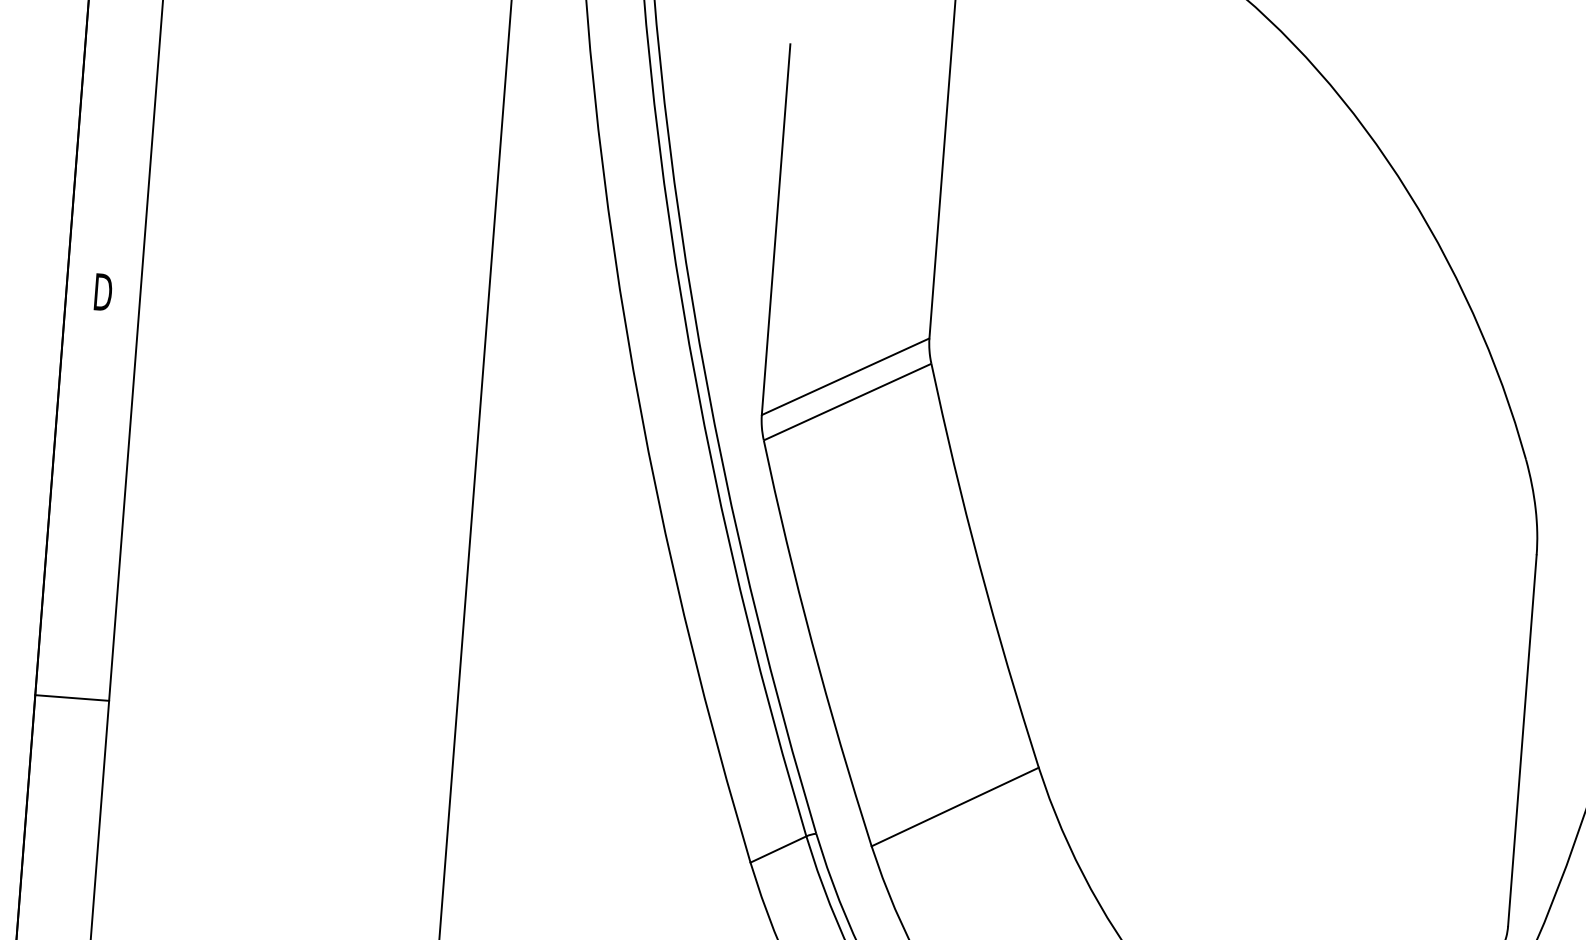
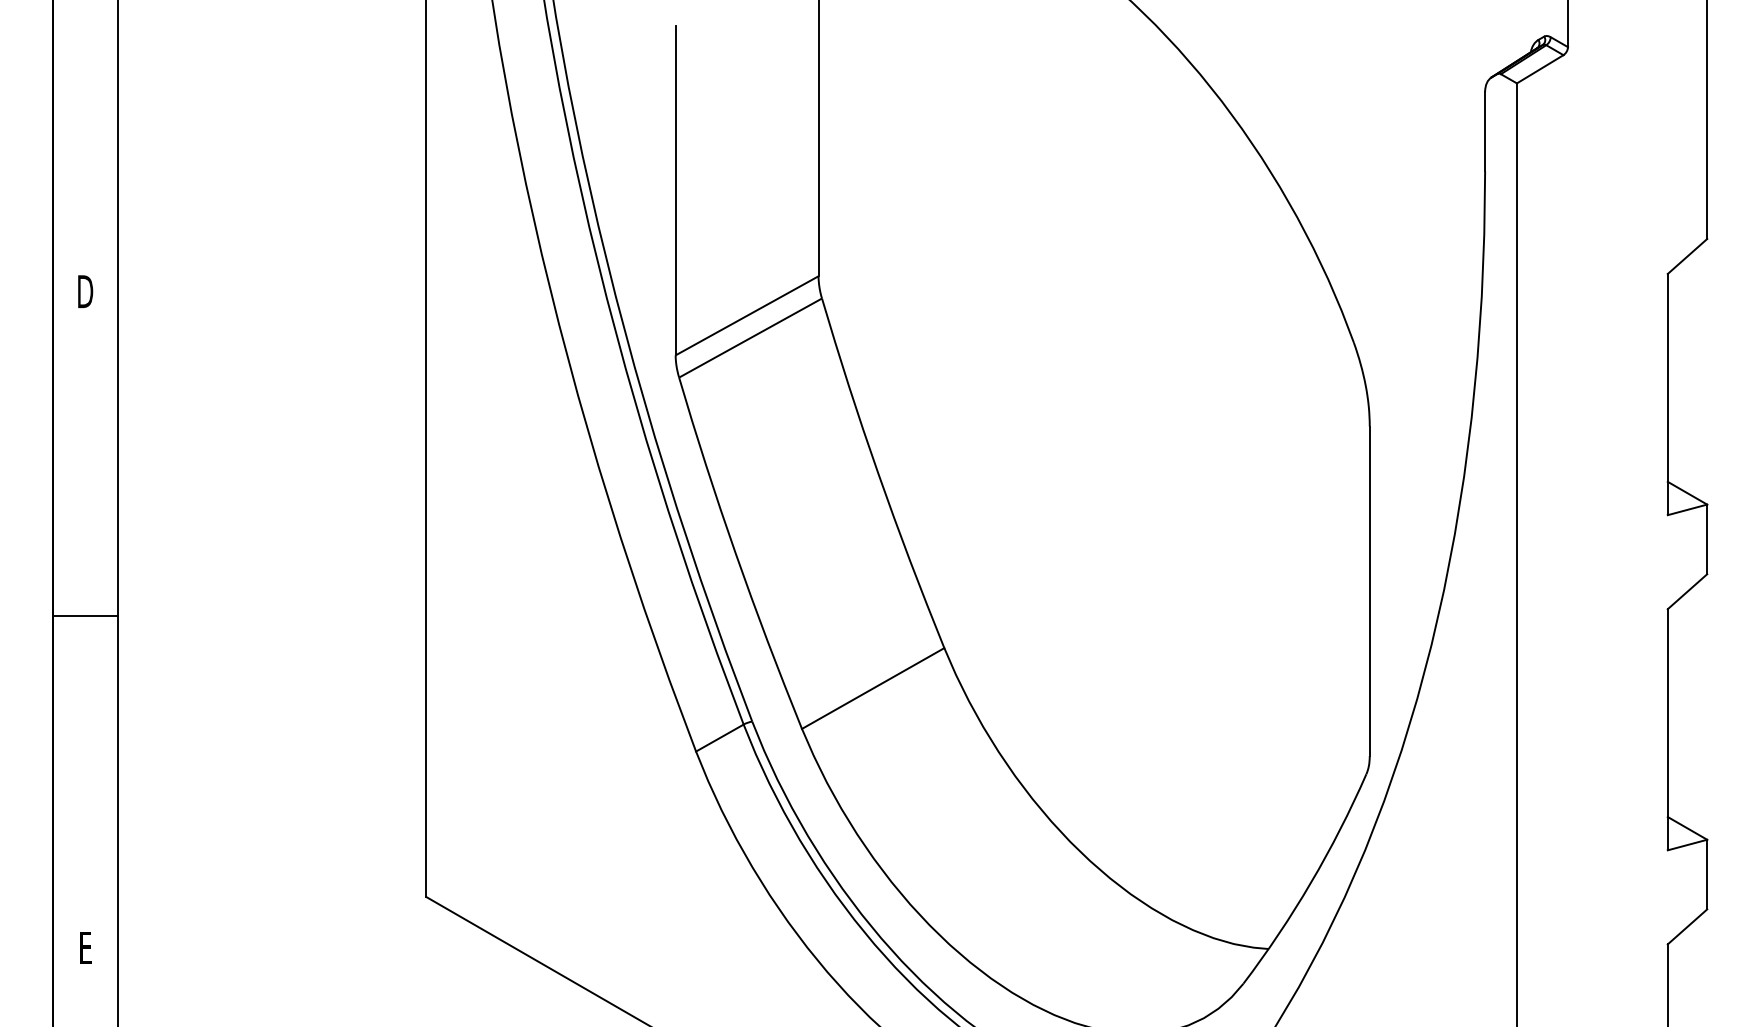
line: (72, 698) -> (85, 616), moved

